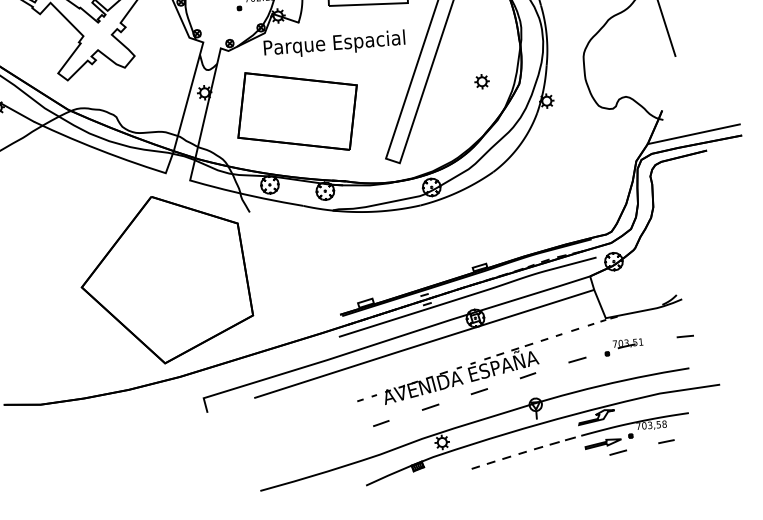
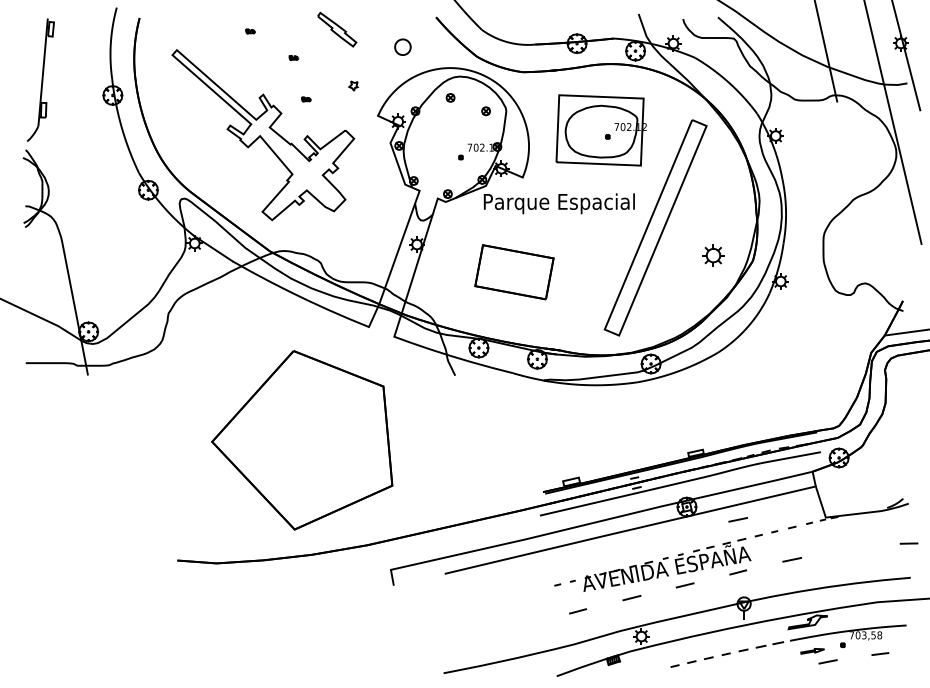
part: (482, 81) -> (713, 255), size x1.4
part: (297, 111) -> (514, 272), size x0.6
part: (166, 279) -> (302, 440), moved
line: (523, 326) -> (737, 519), added
part: (623, 346) -> (842, 549), removed
part: (602, 444) -> (812, 651), size x0.6

